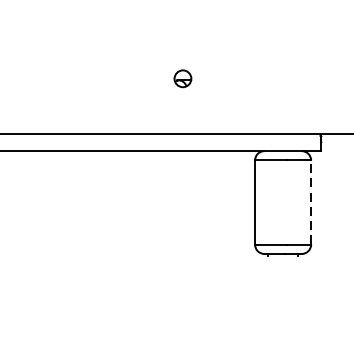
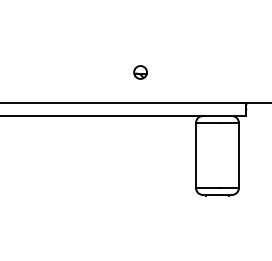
part: (182, 78) -> (140, 72), moved
line: (311, 201) -> (239, 154), dashed -> solid

